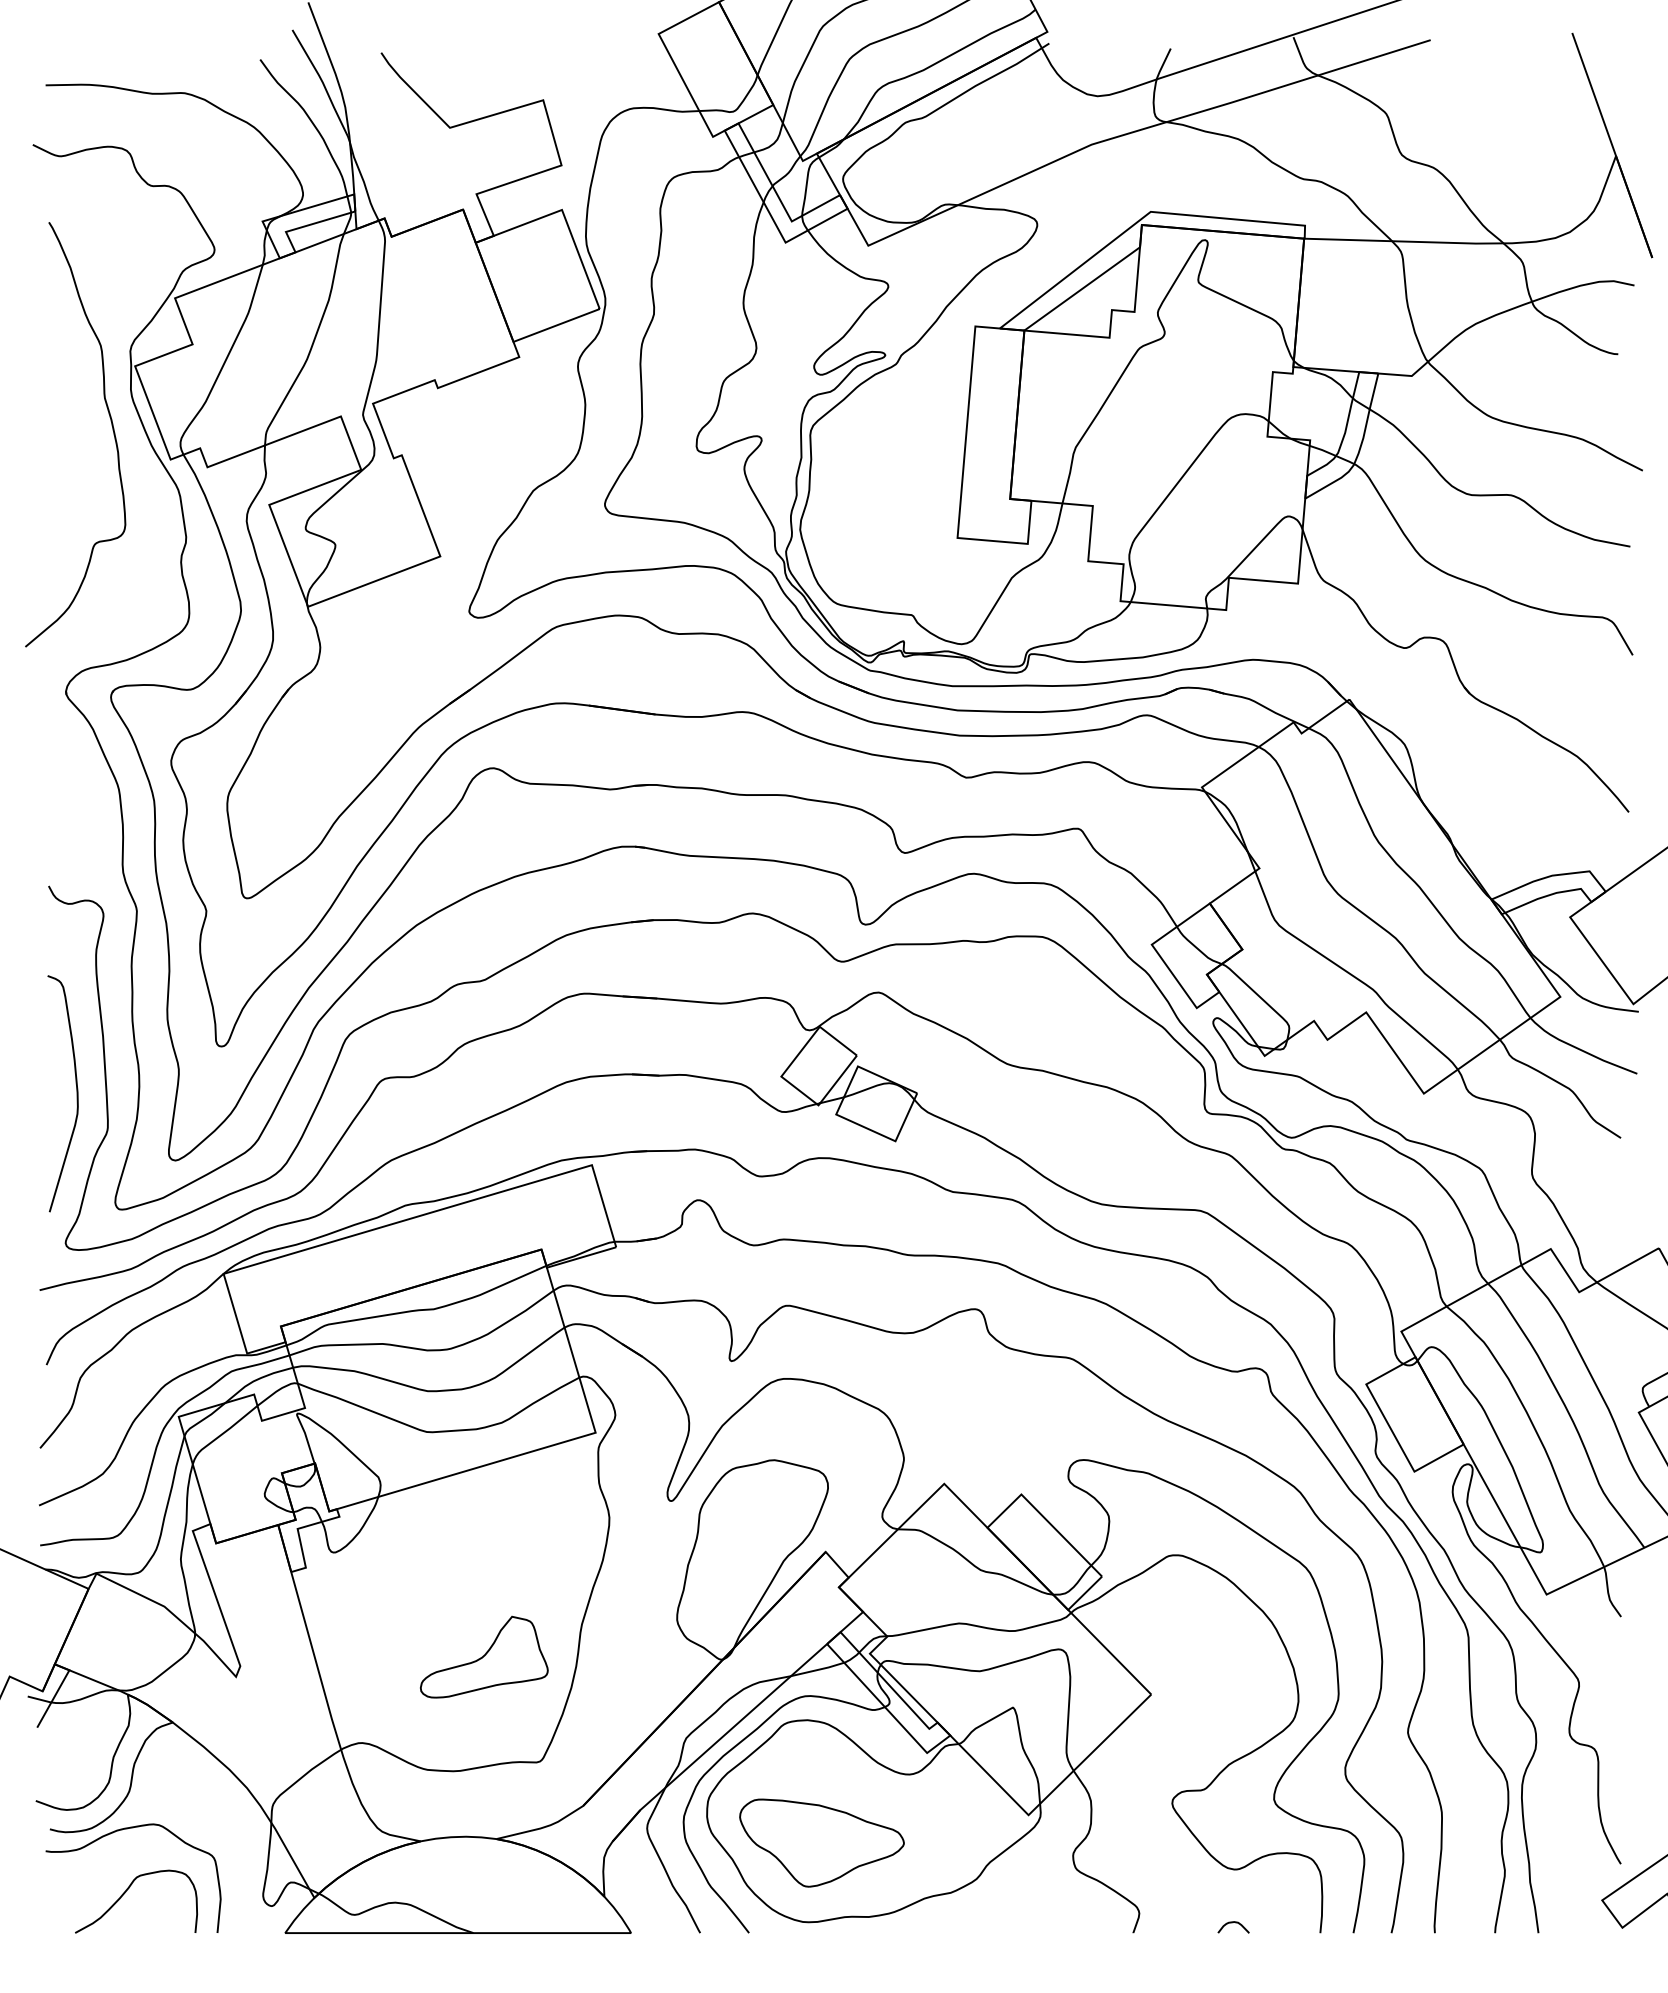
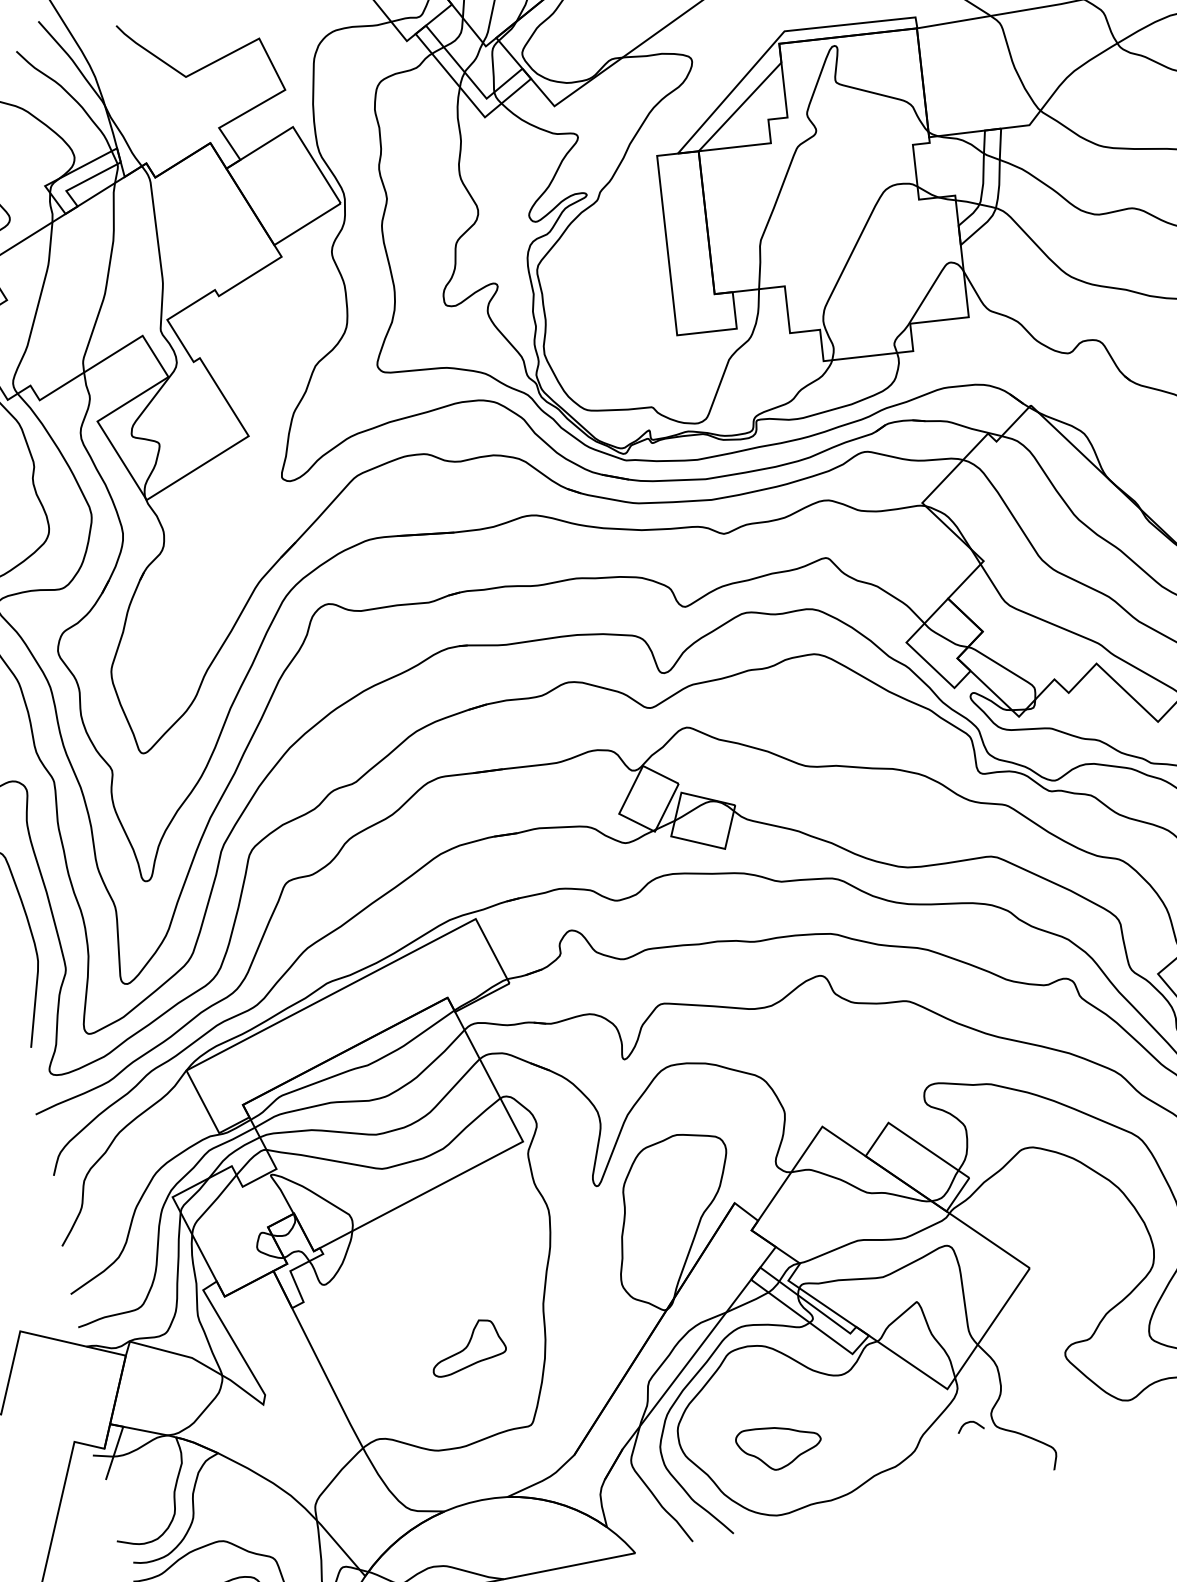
part: (484, 1656) -> (467, 1346), size x0.7
part: (821, 1842) -> (779, 1446), size x0.6
curve: (1232, 1923) -> (968, 1423), moved

